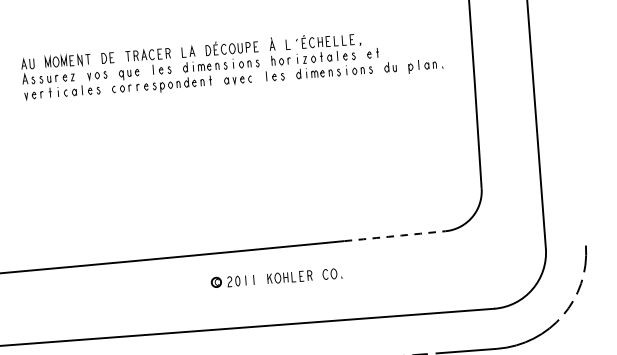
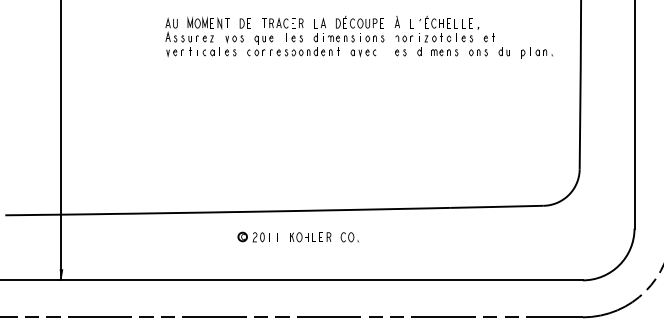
arc: (394, 235) -> (496, 206), dashed -> solid
part: (275, 277) -> (297, 236), moved

